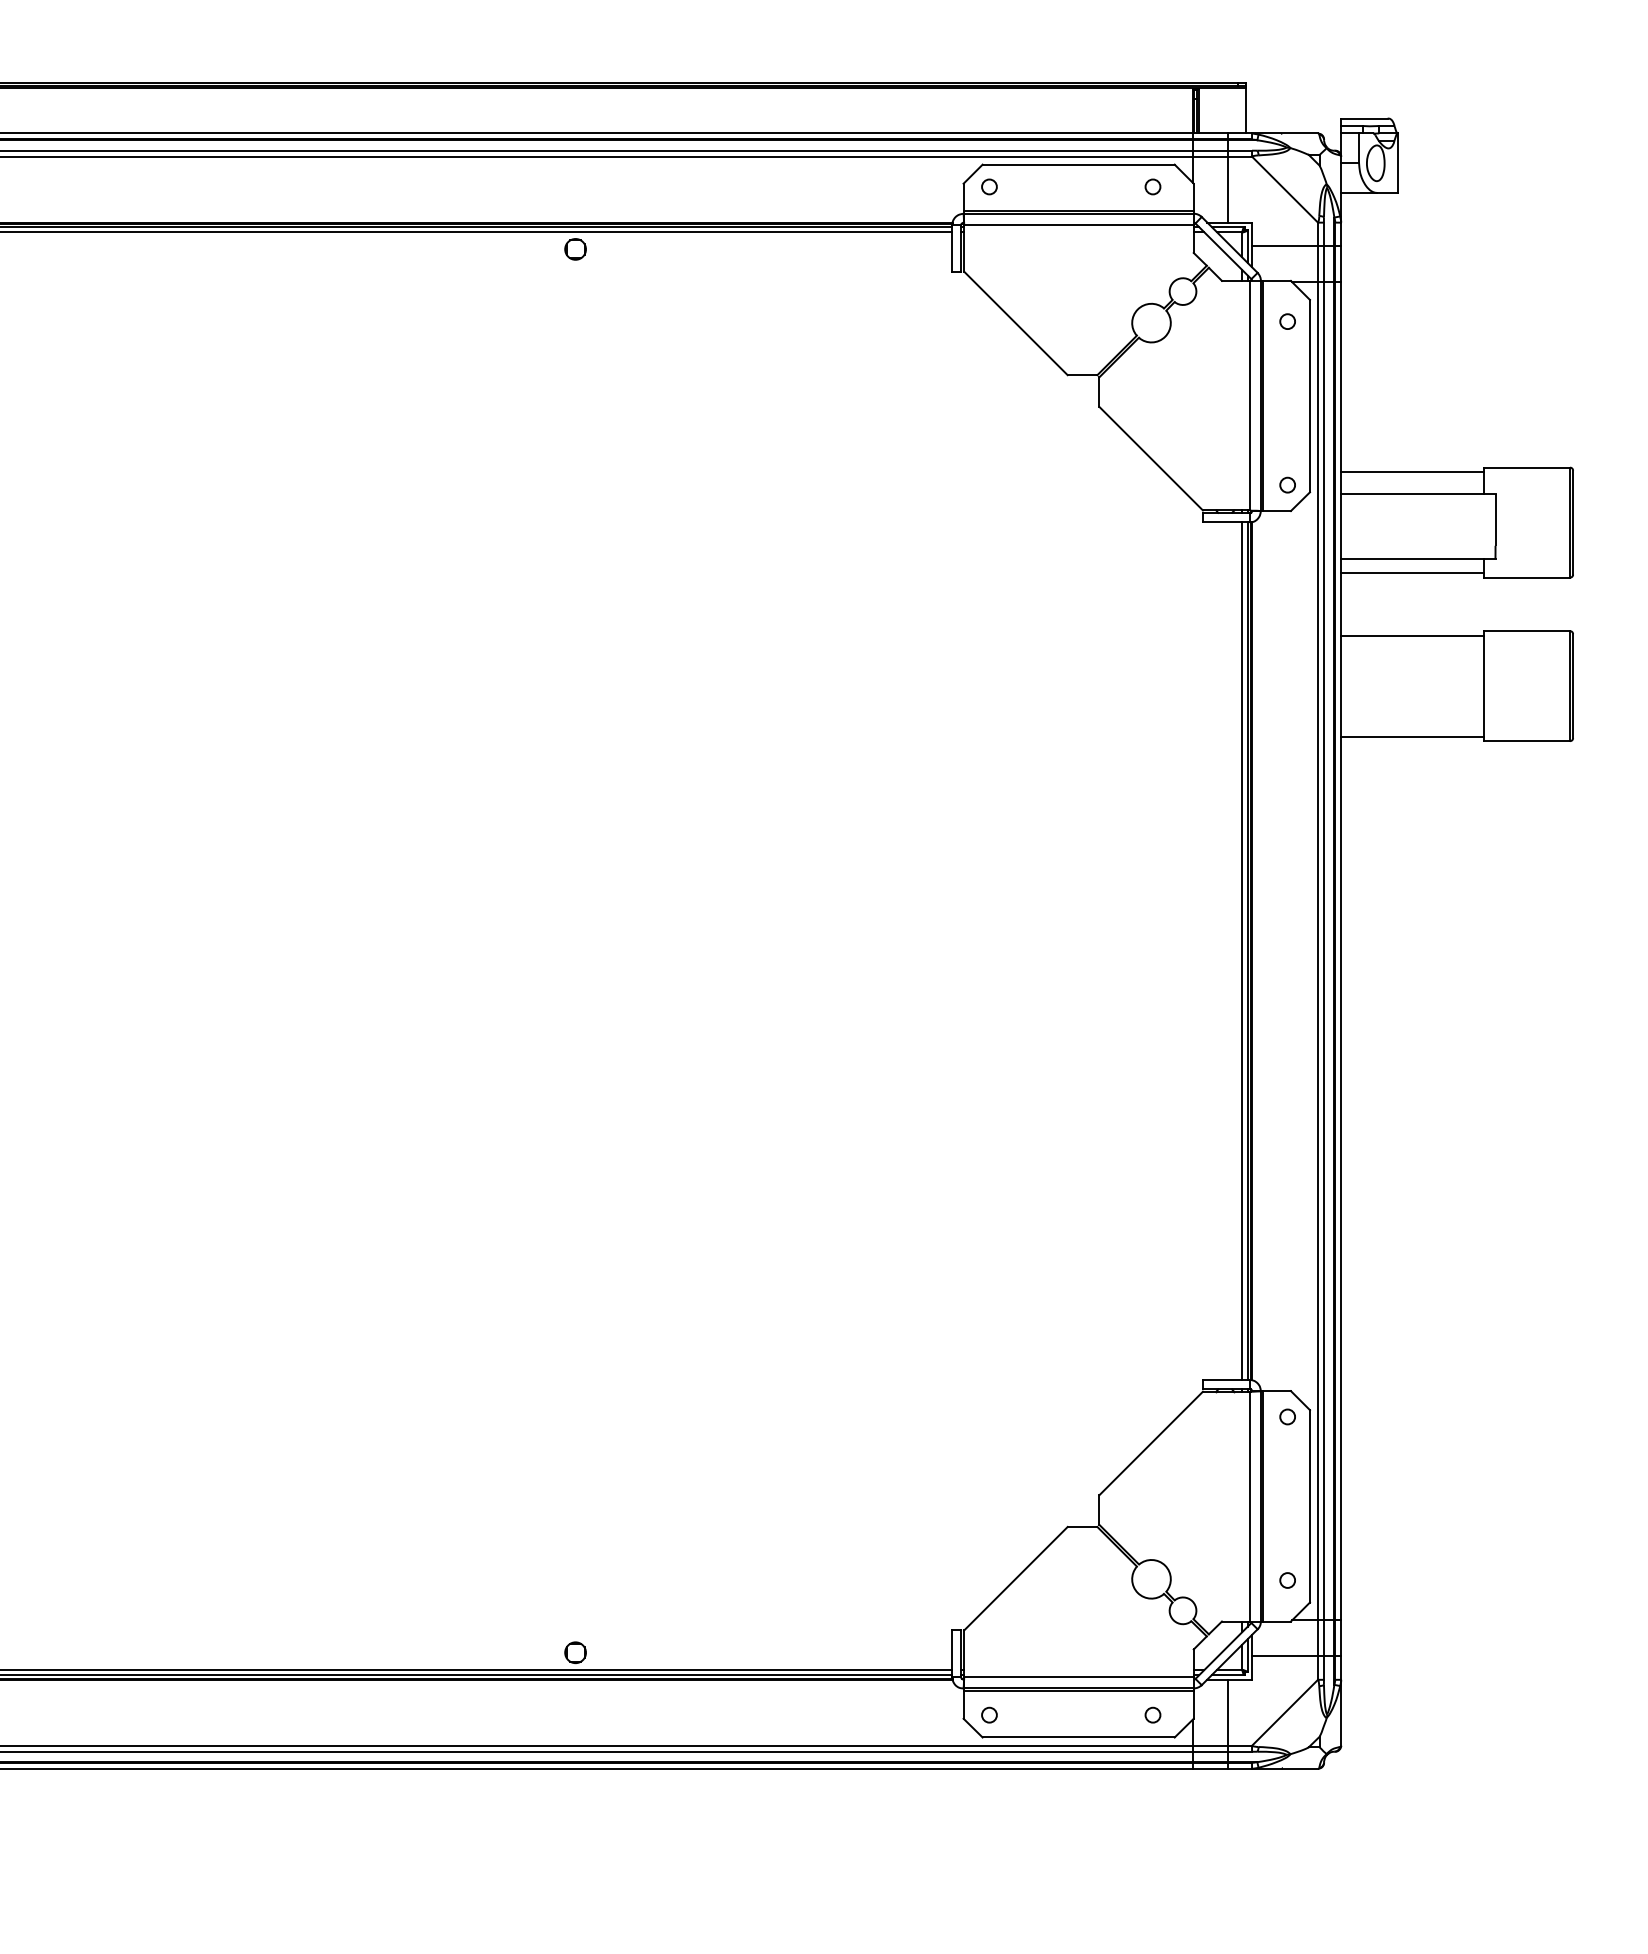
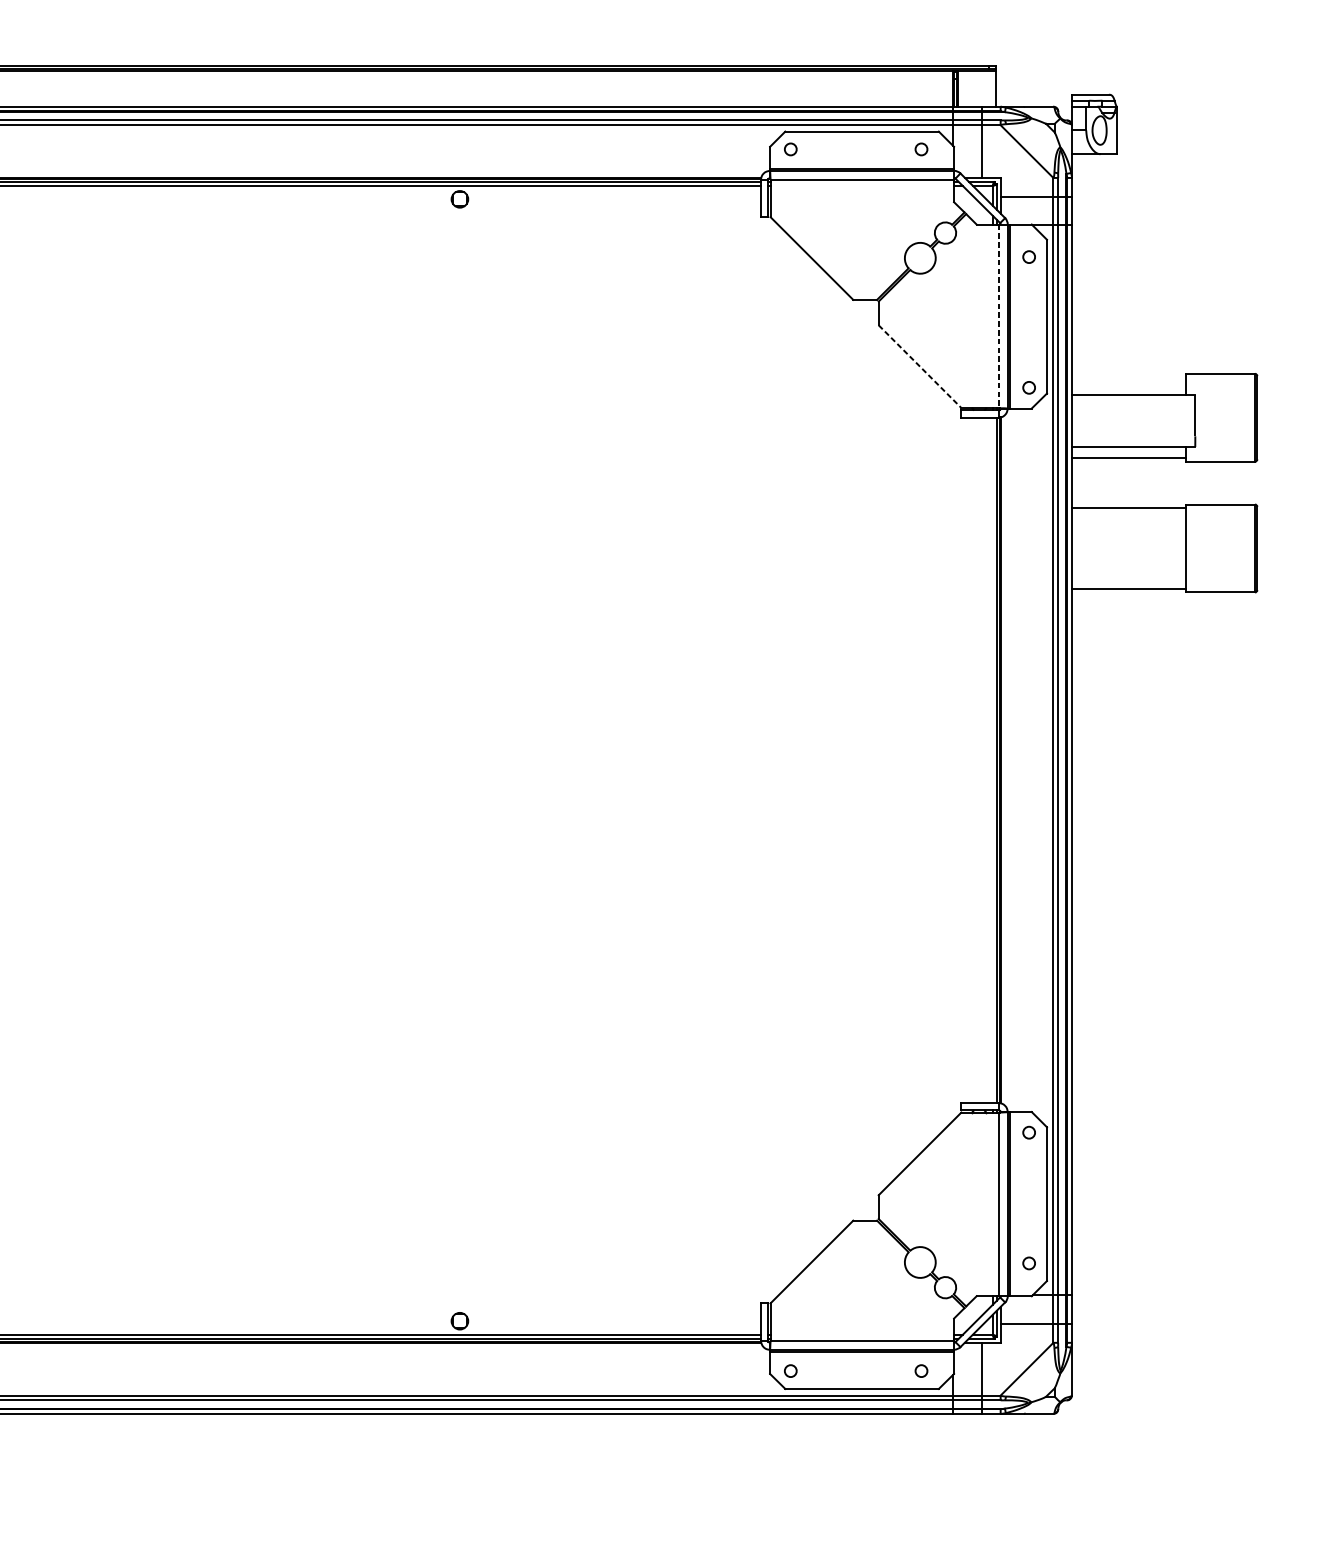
line: (1249, 395) -> (998, 316), solid -> dashed
line: (1151, 459) -> (920, 367), solid -> dashed
line: (1412, 472) -> (1128, 377), removed
line: (1242, 950) -> (993, 759), removed

